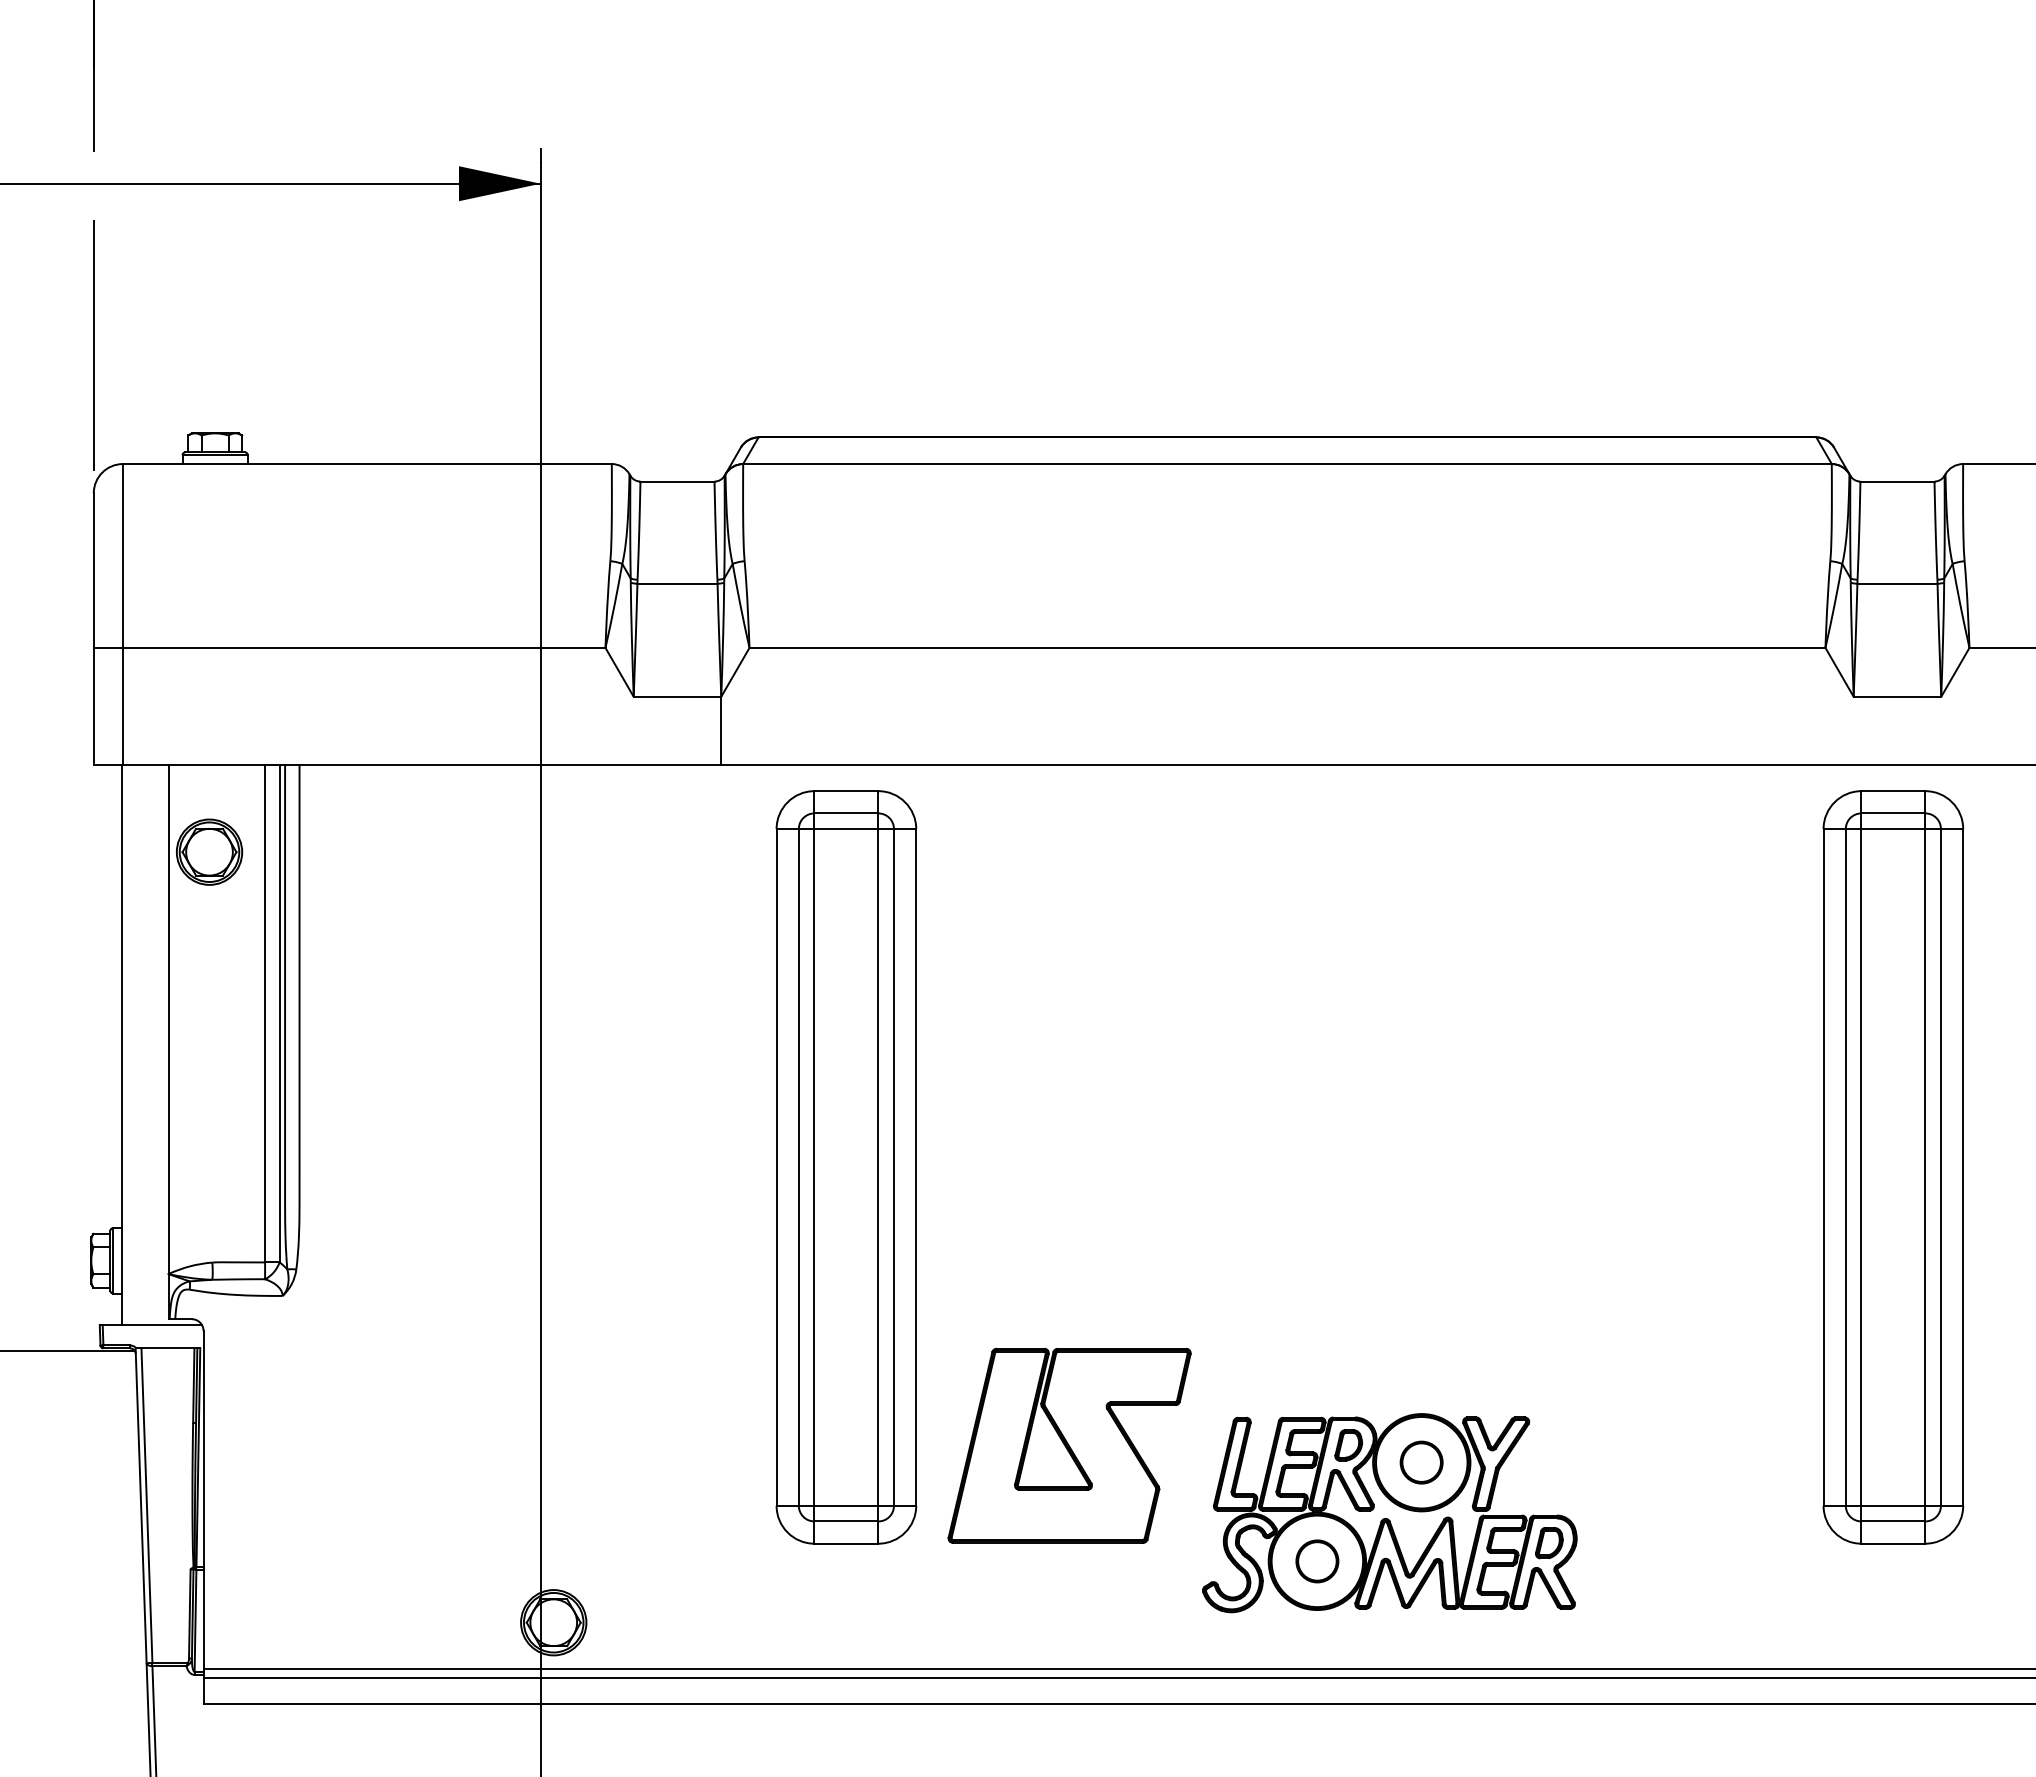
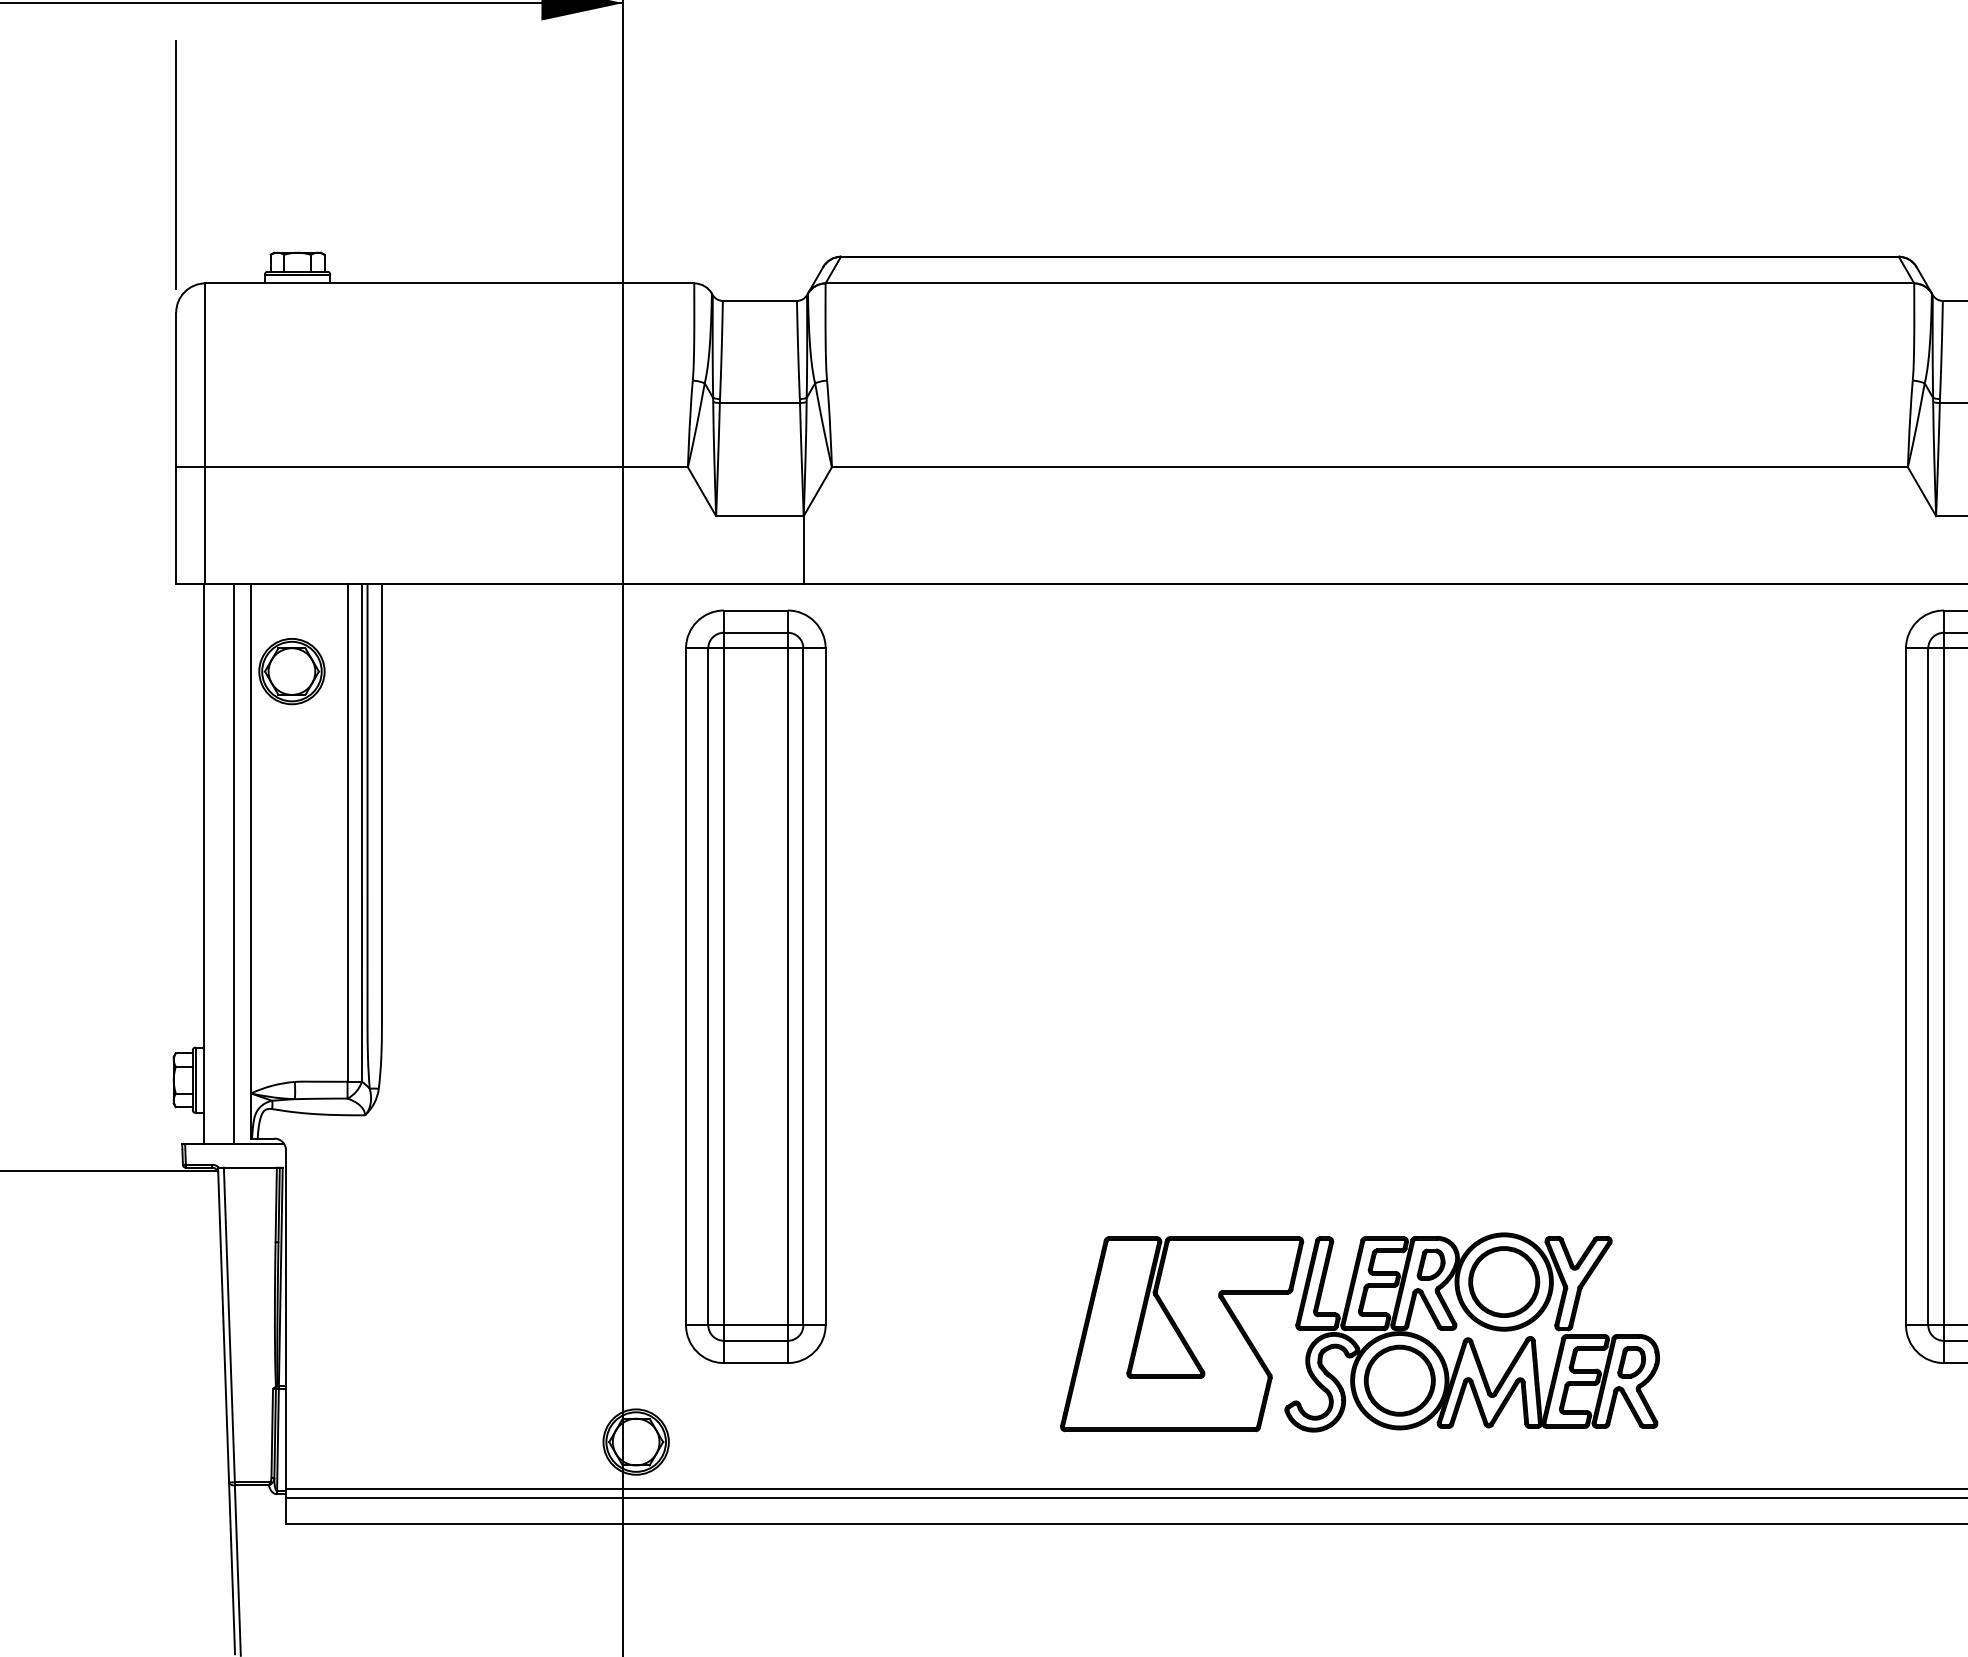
line: (151, 1044) -> (233, 863), added
part: (846, 1167) -> (755, 986), moved
part: (1069, 1445) -> (1181, 1333), moved
part: (1421, 1462) -> (1503, 1281), size x1.67
part: (1317, 1561) -> (1399, 1380), size x1.67

